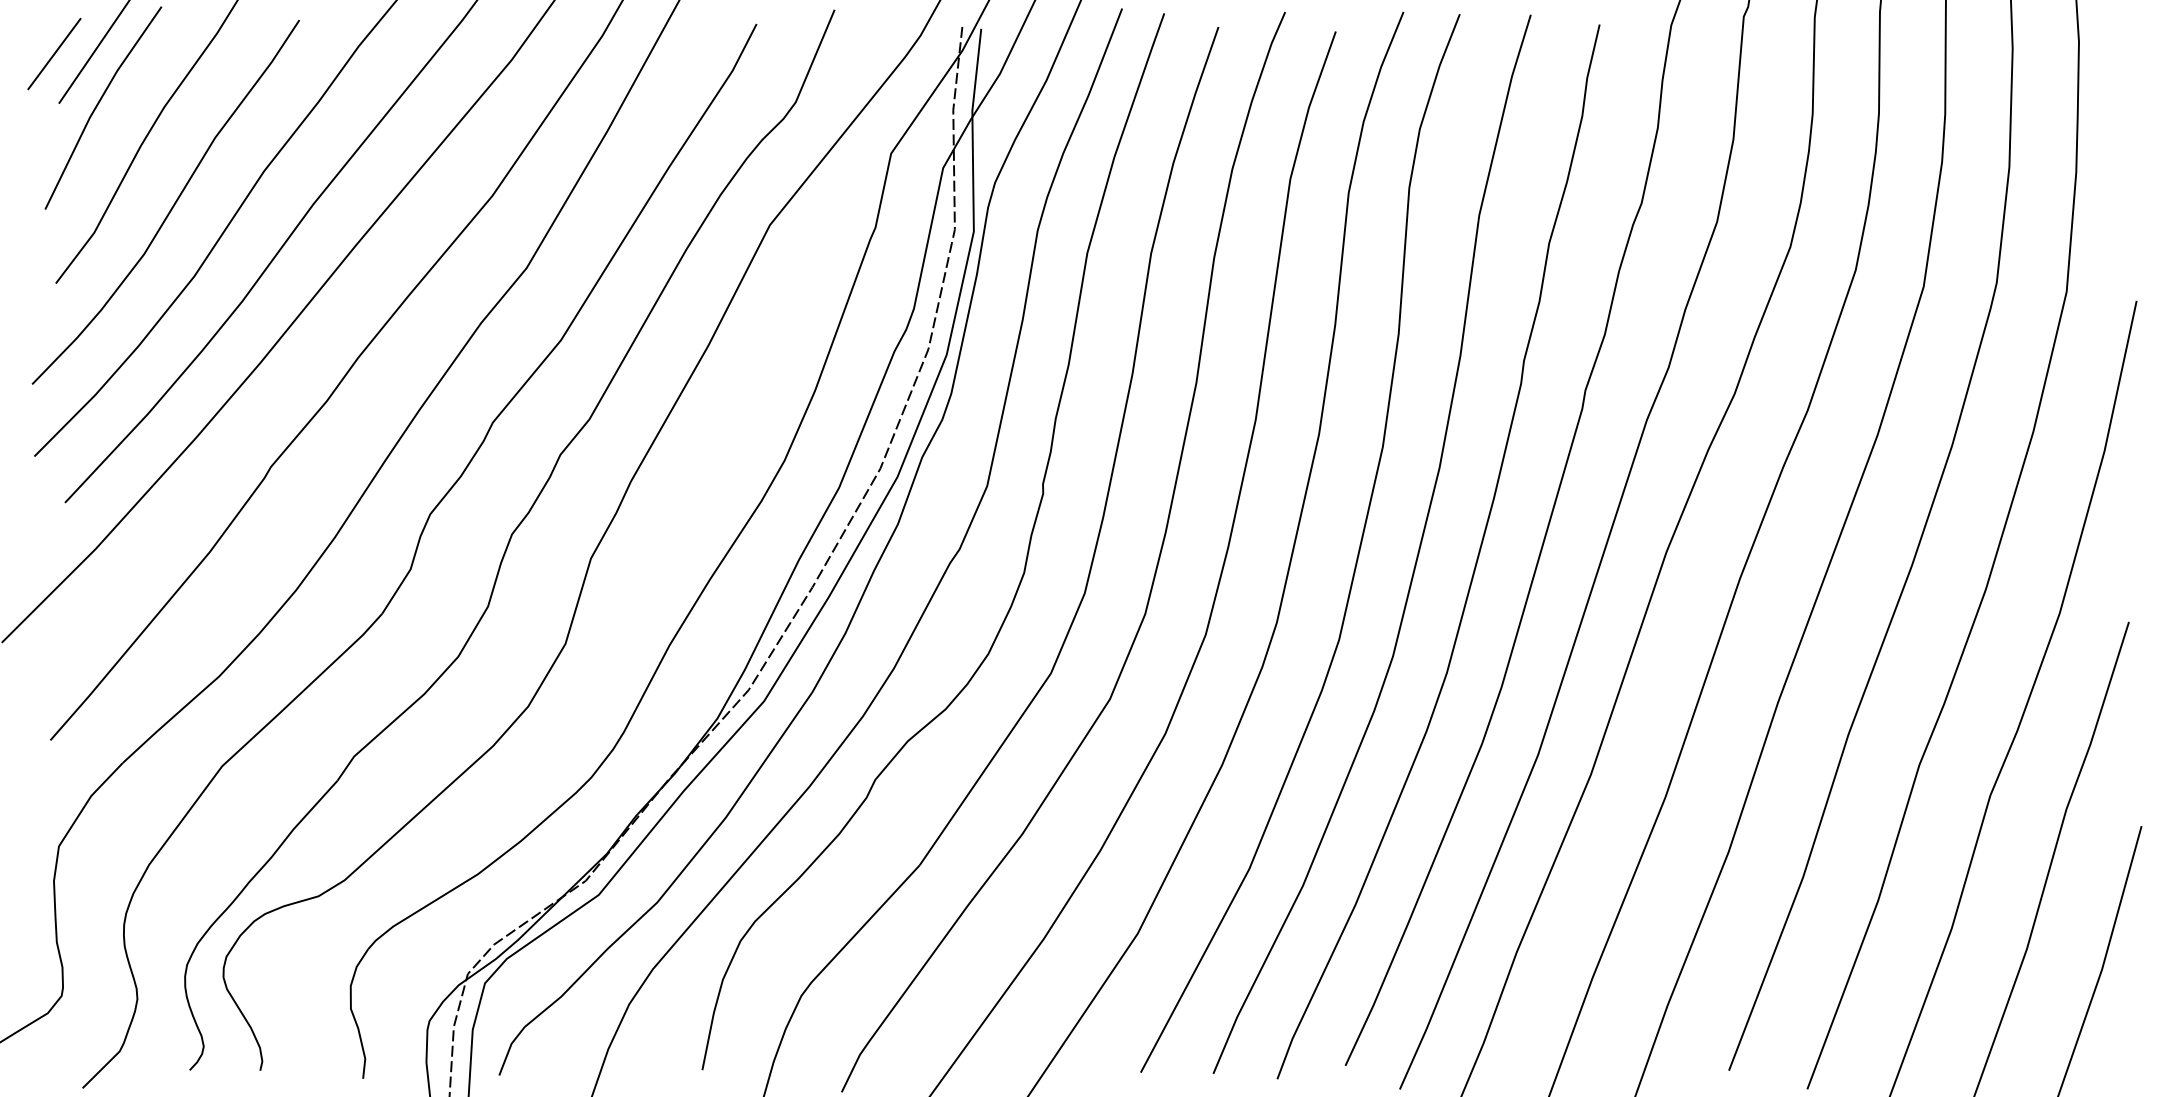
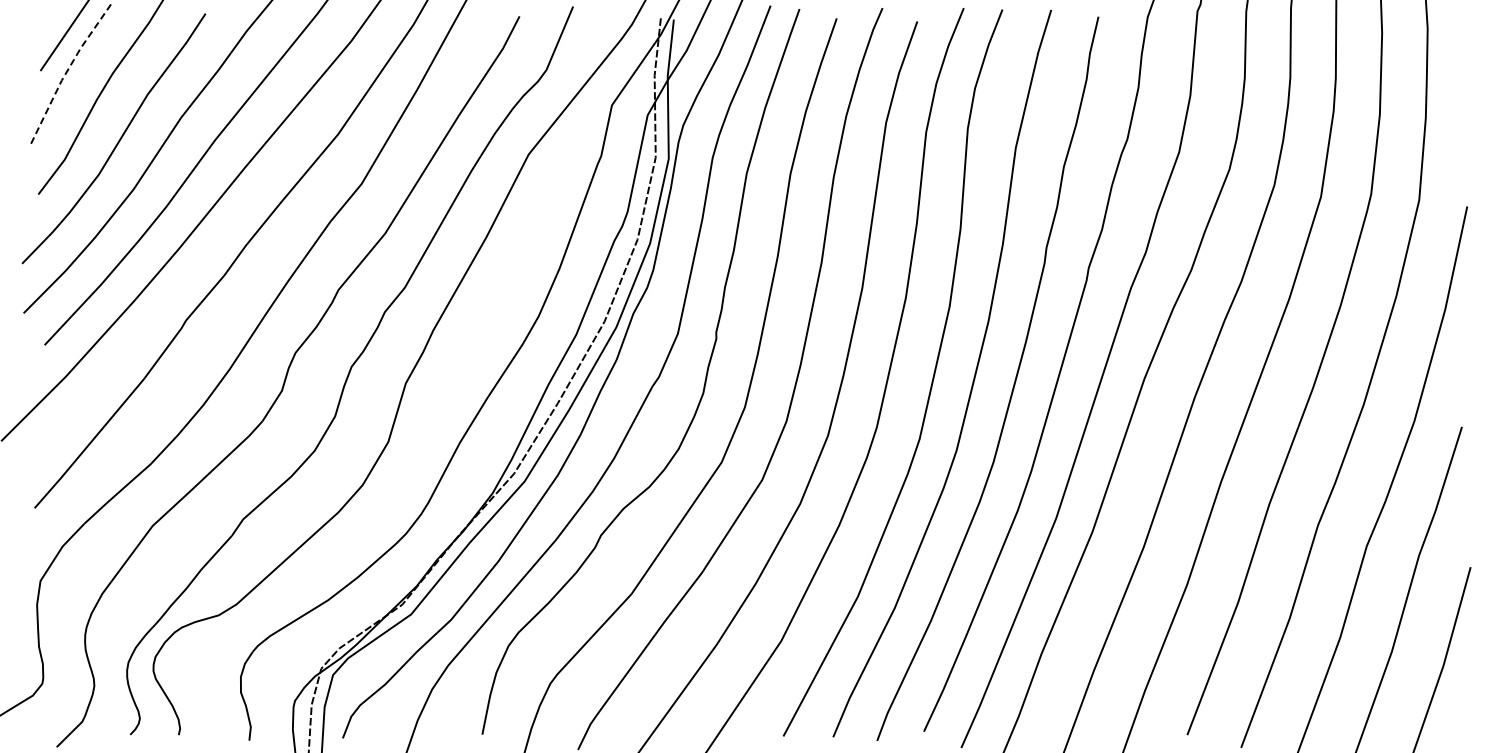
line: (53, 53) -> (36, 36), removed
line: (98, 104) -> (67, 71), solid -> dashed

